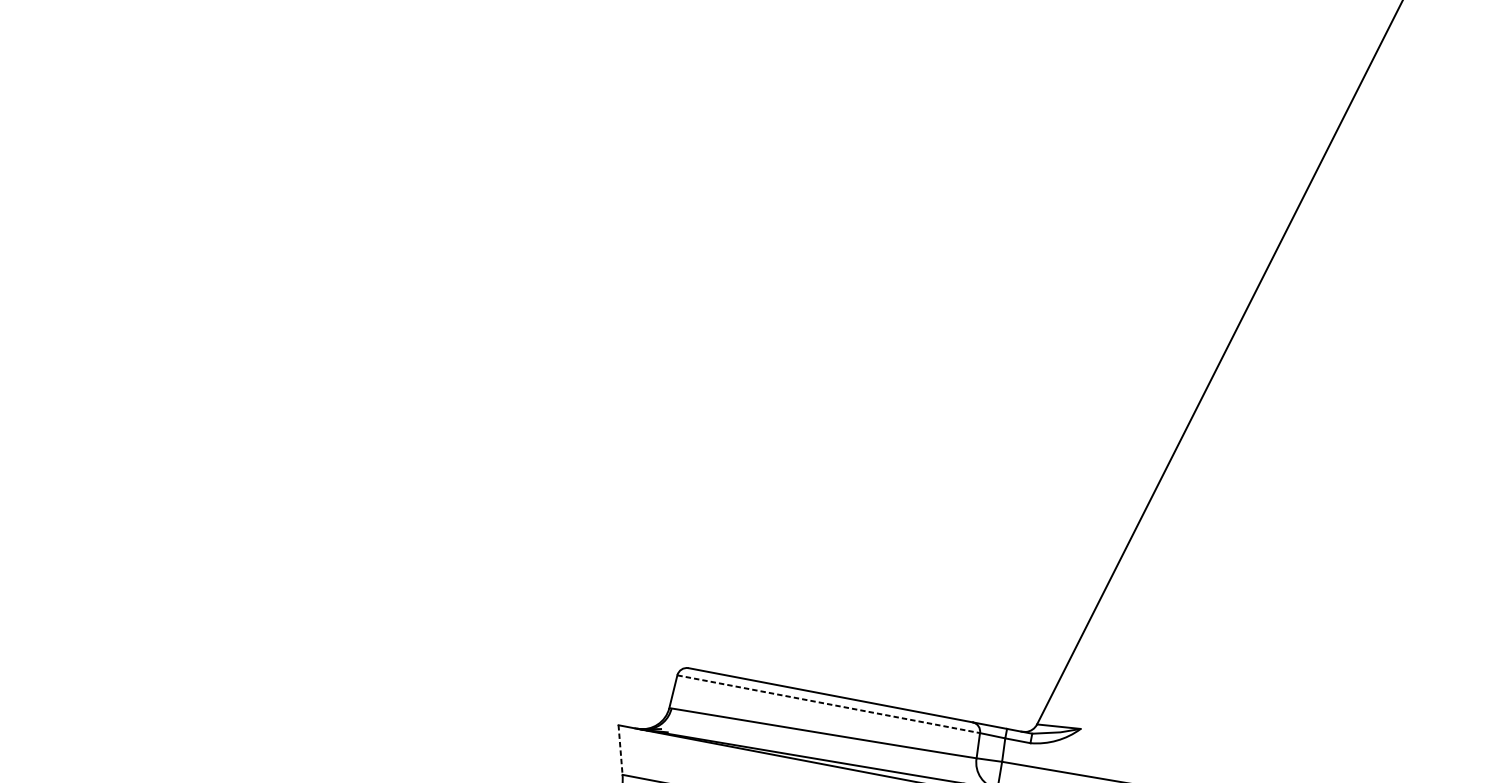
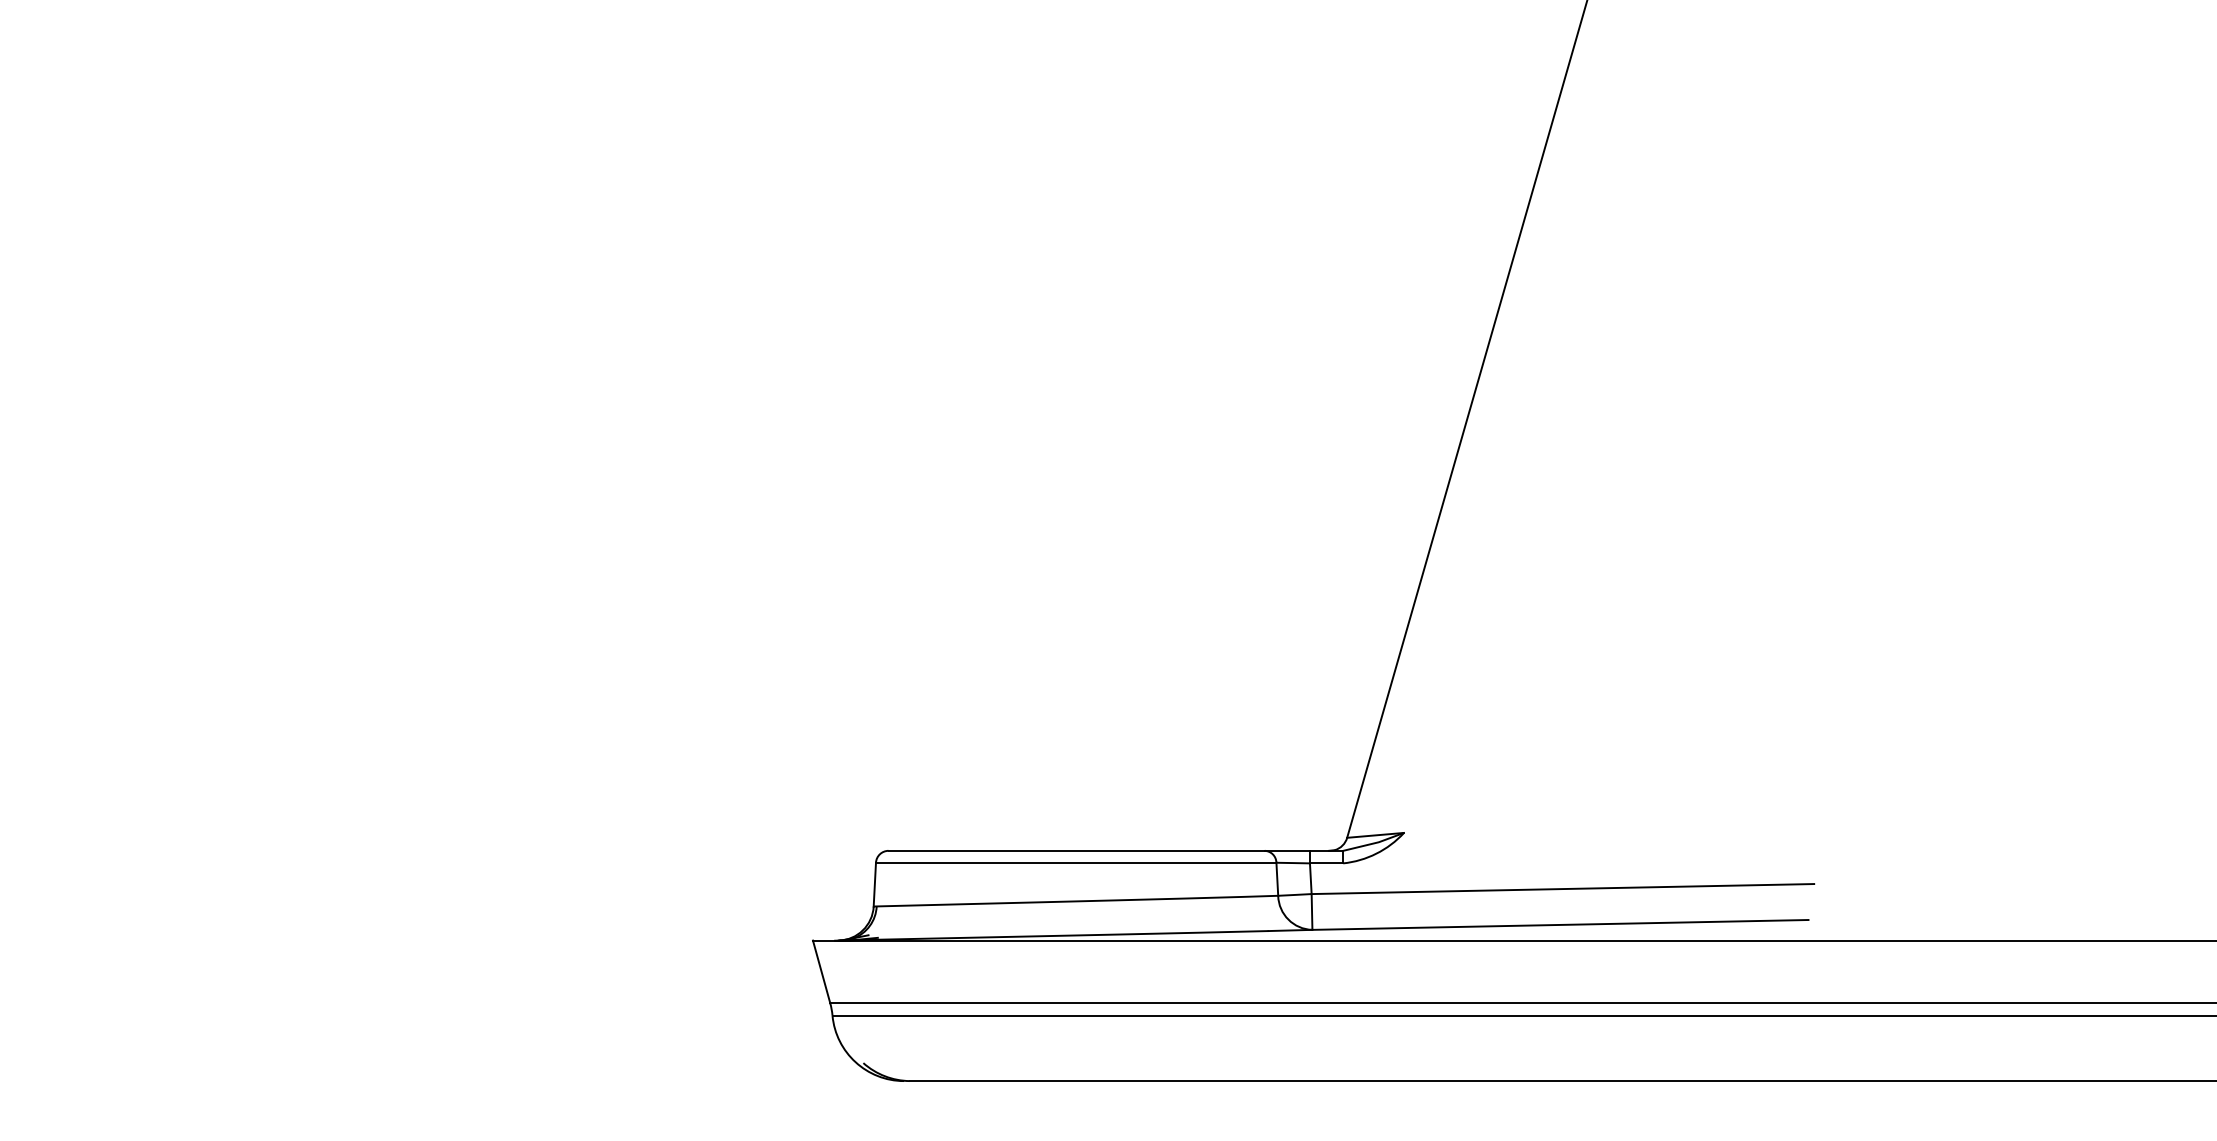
line: (828, 704) -> (1076, 862), dashed -> solid
line: (620, 750) -> (821, 972), dashed -> solid

